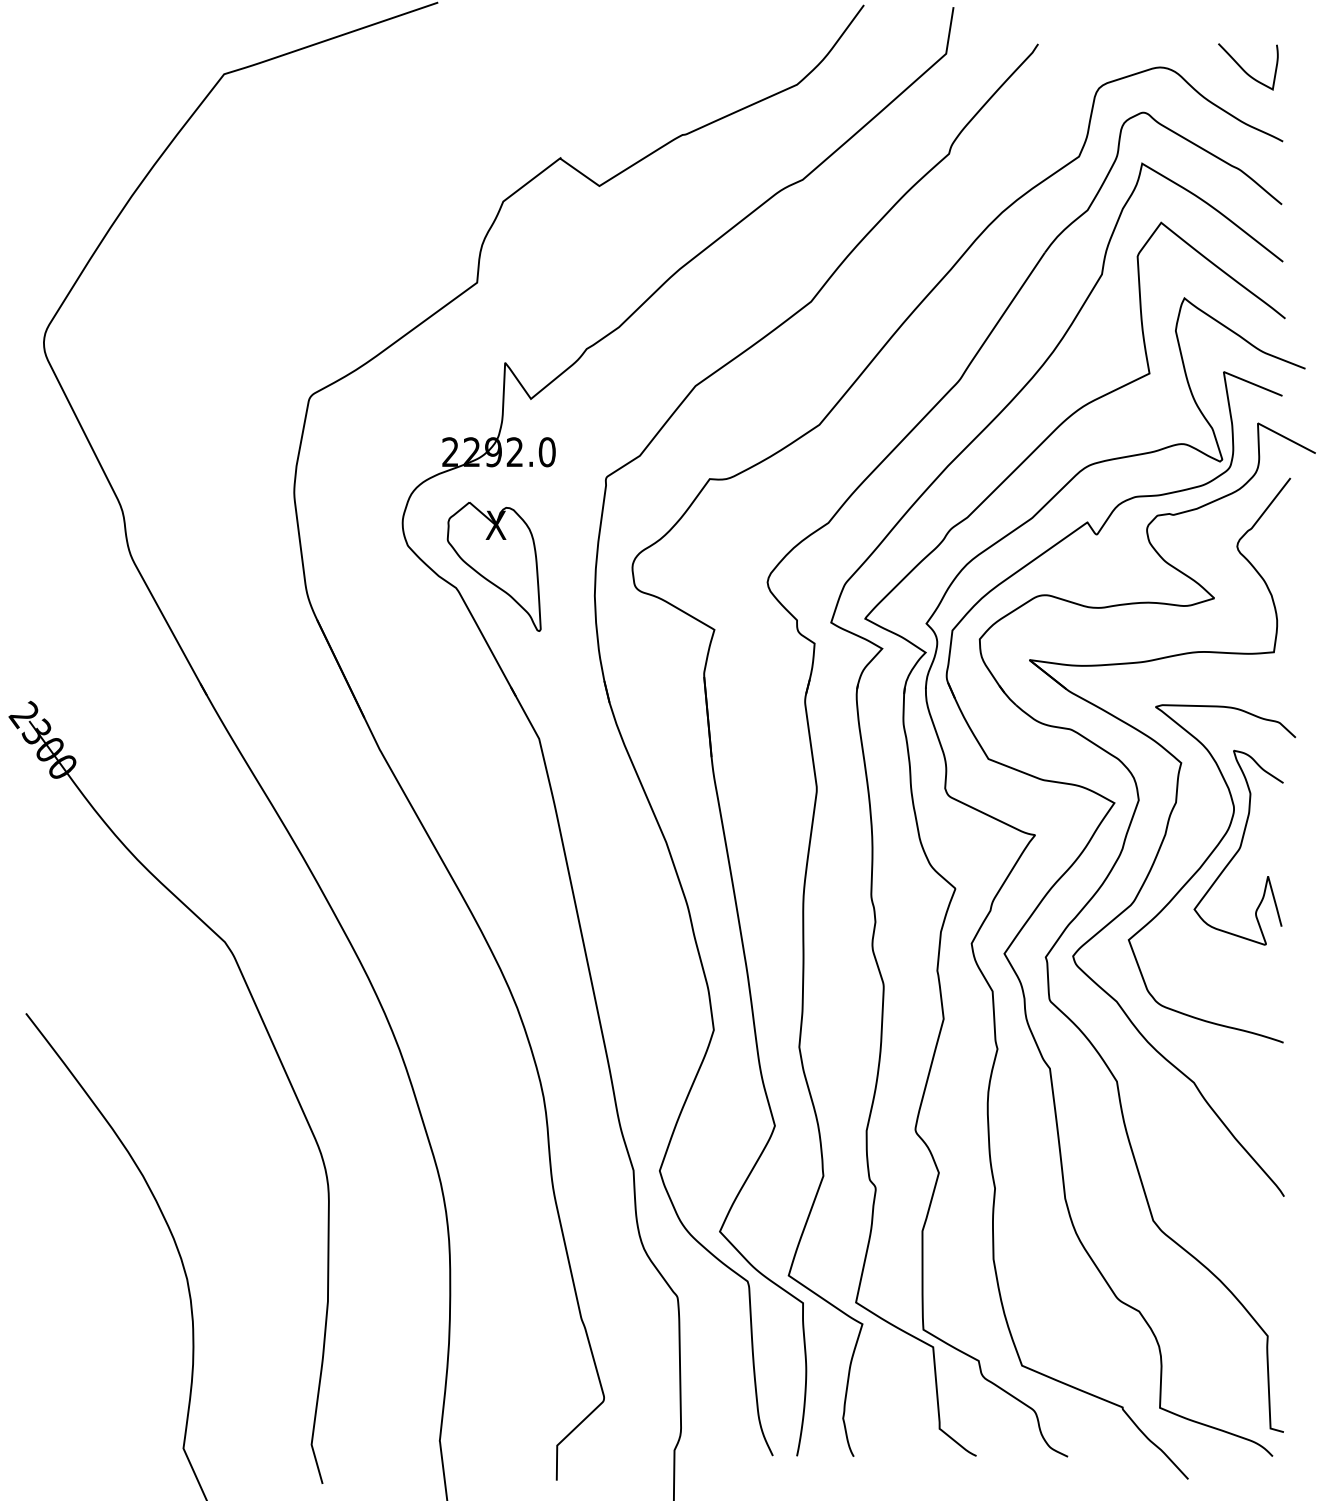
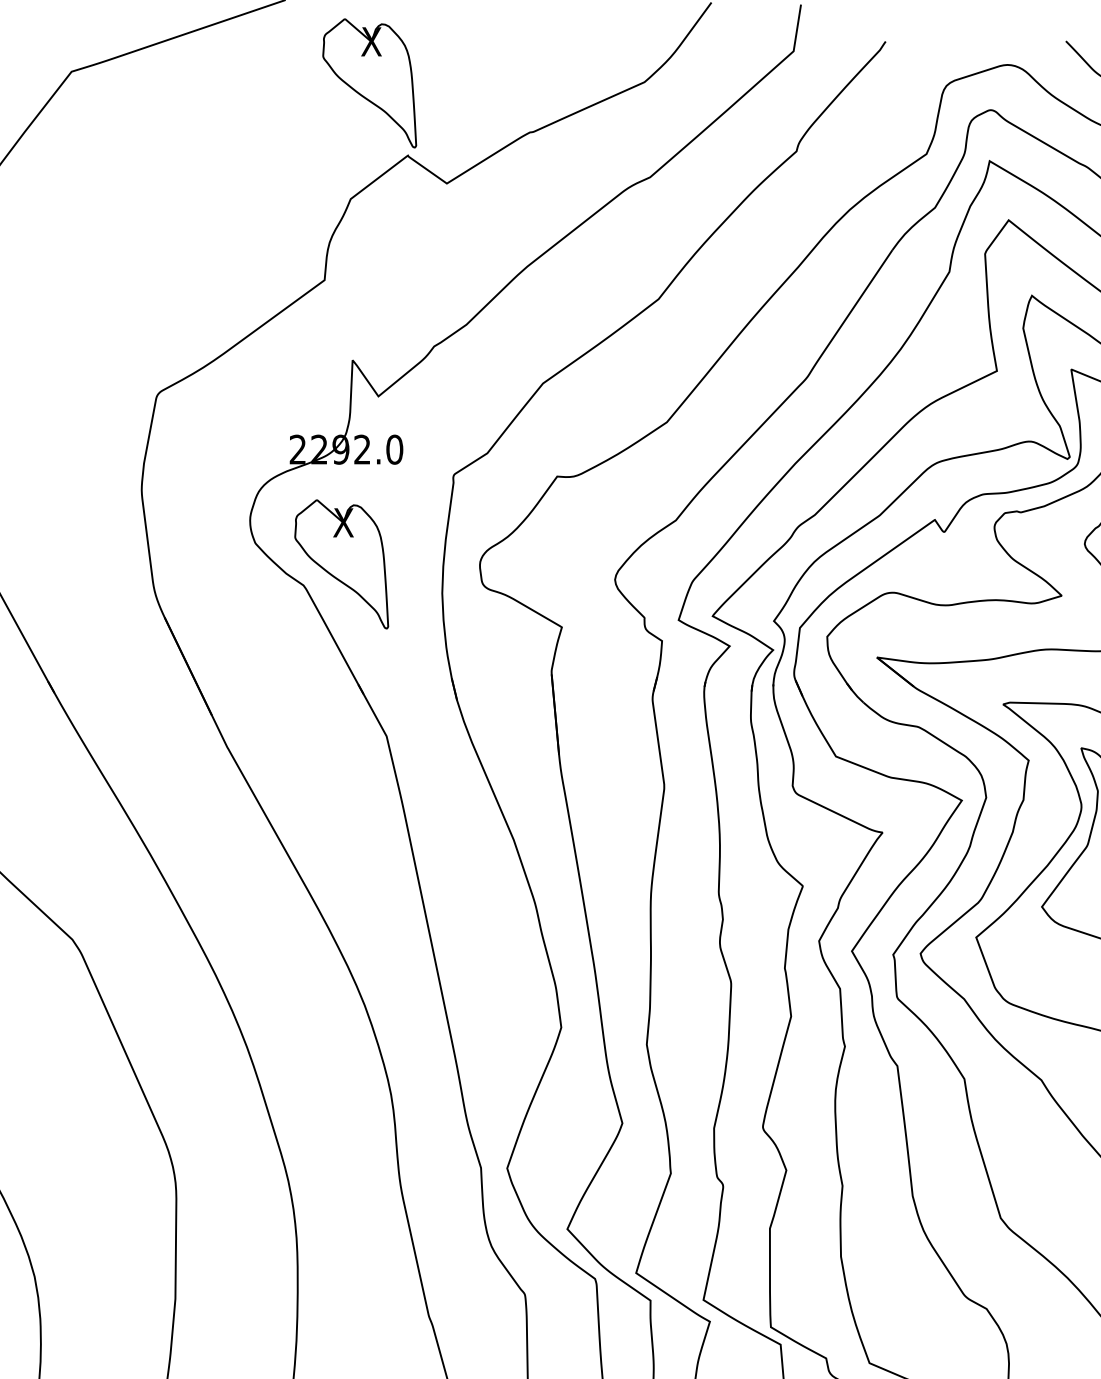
part: (521, 85) -> (368, 82), added

